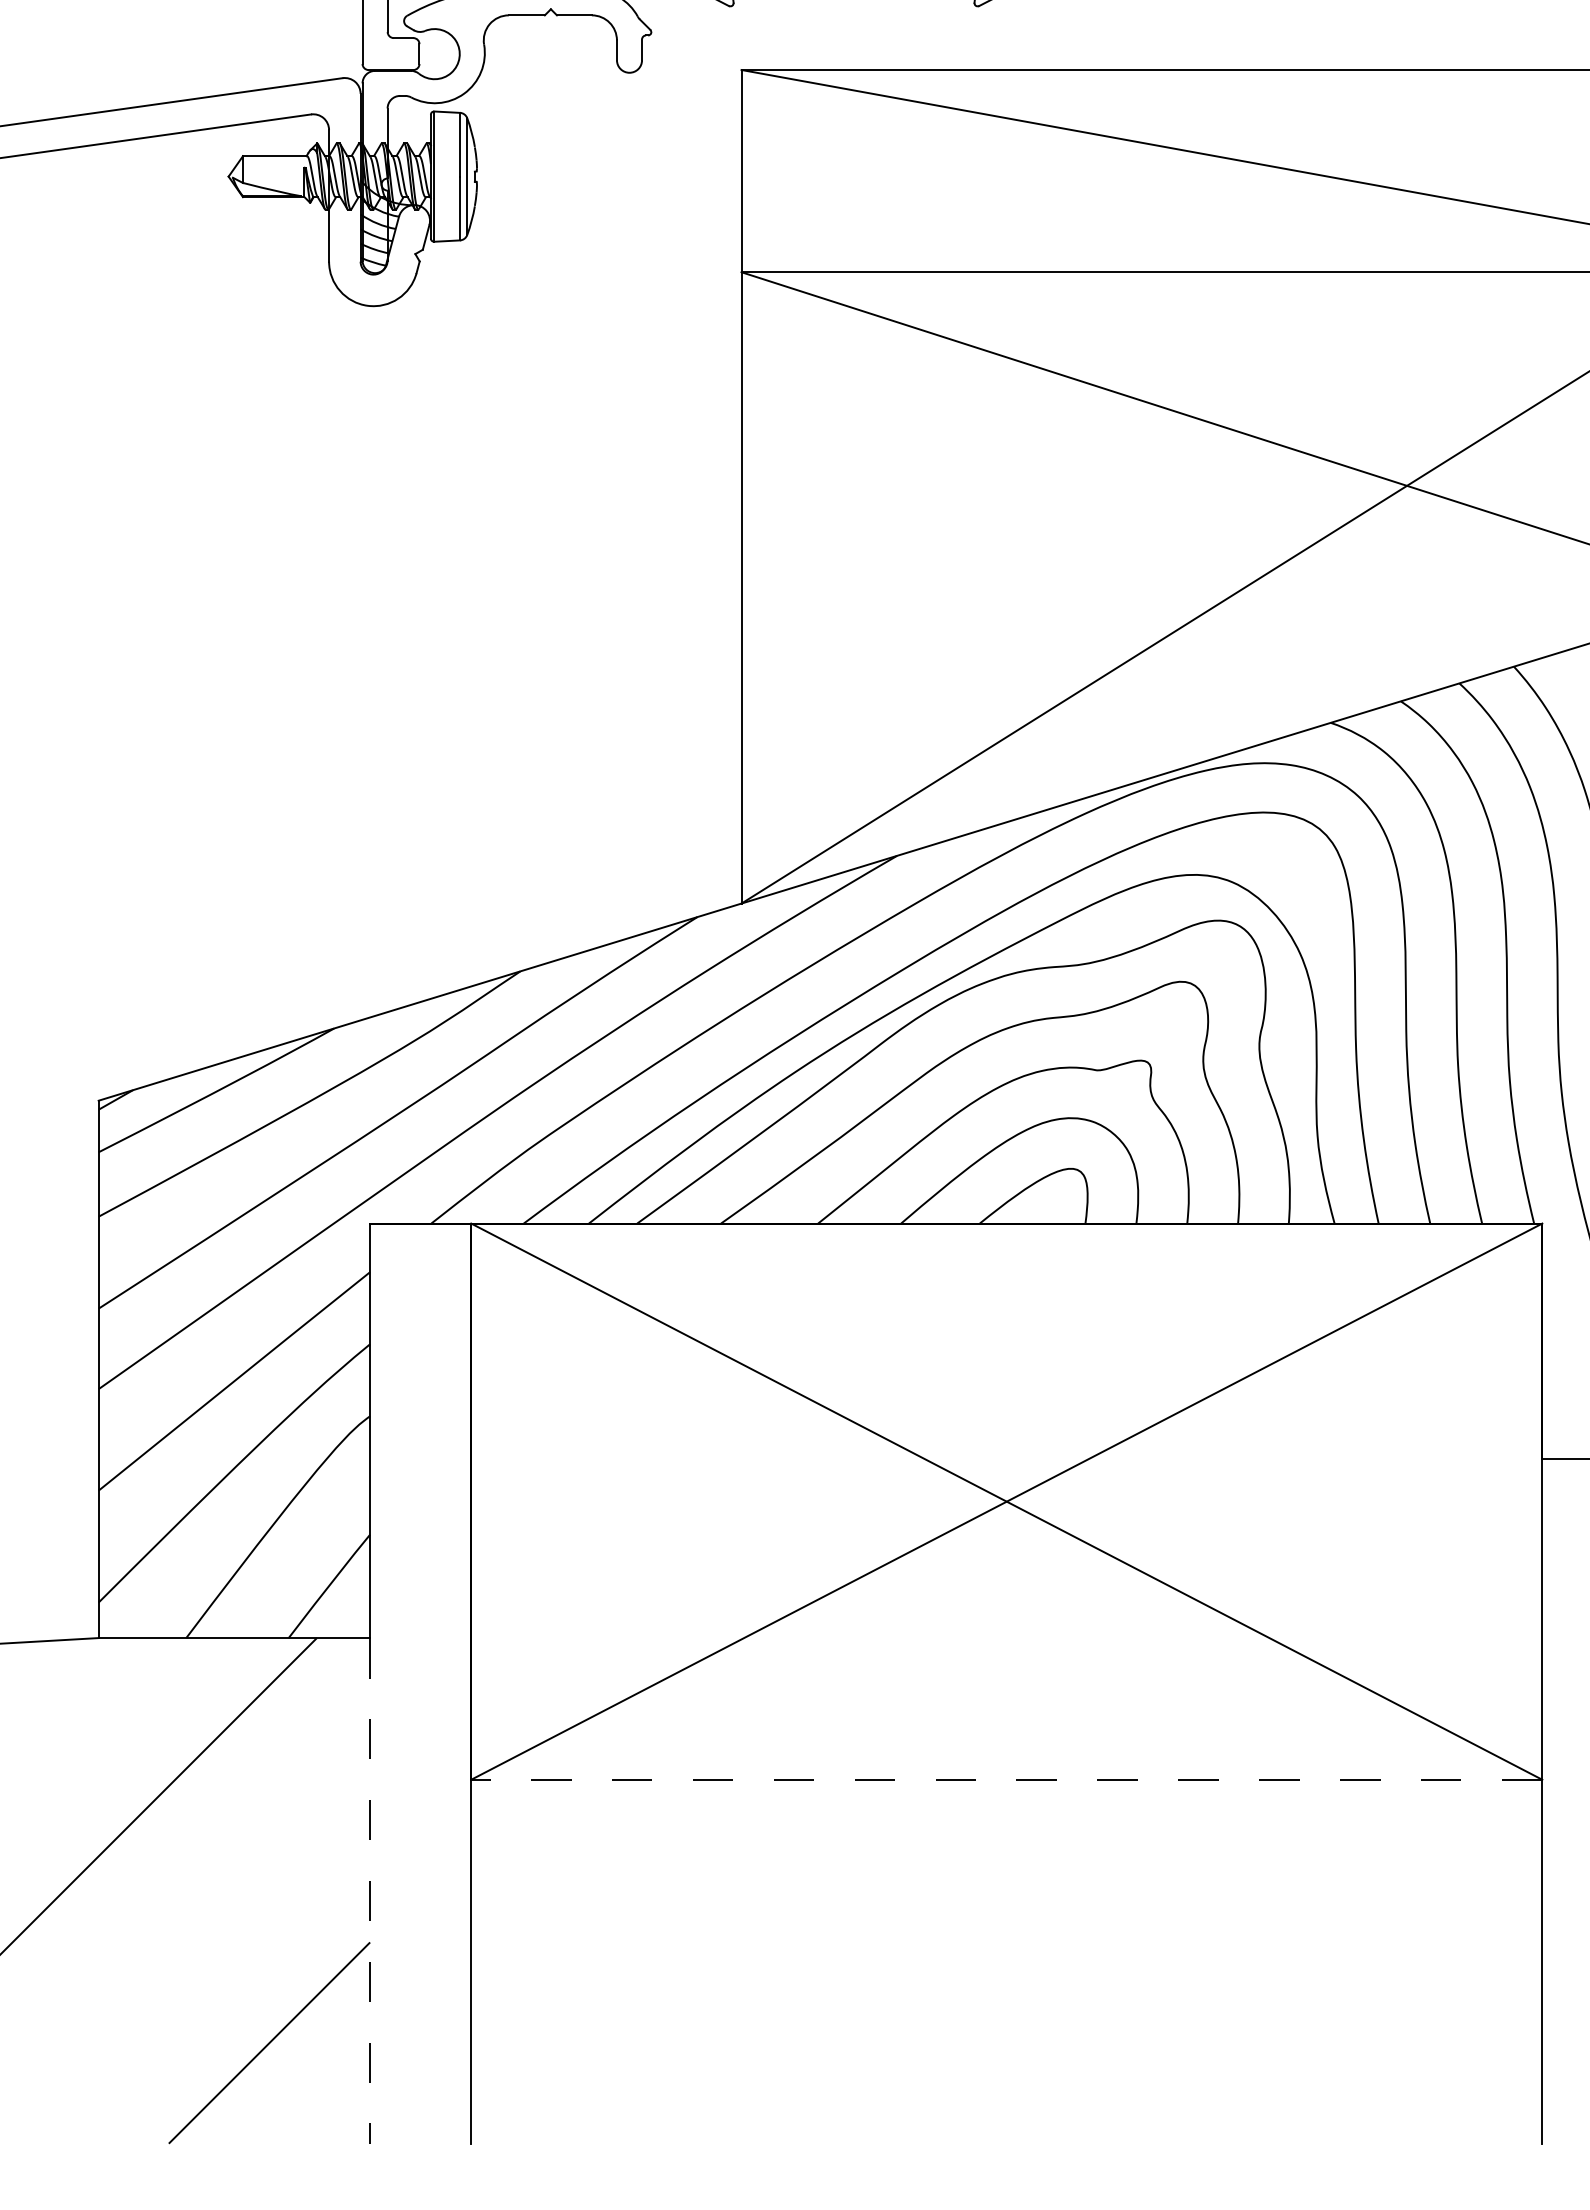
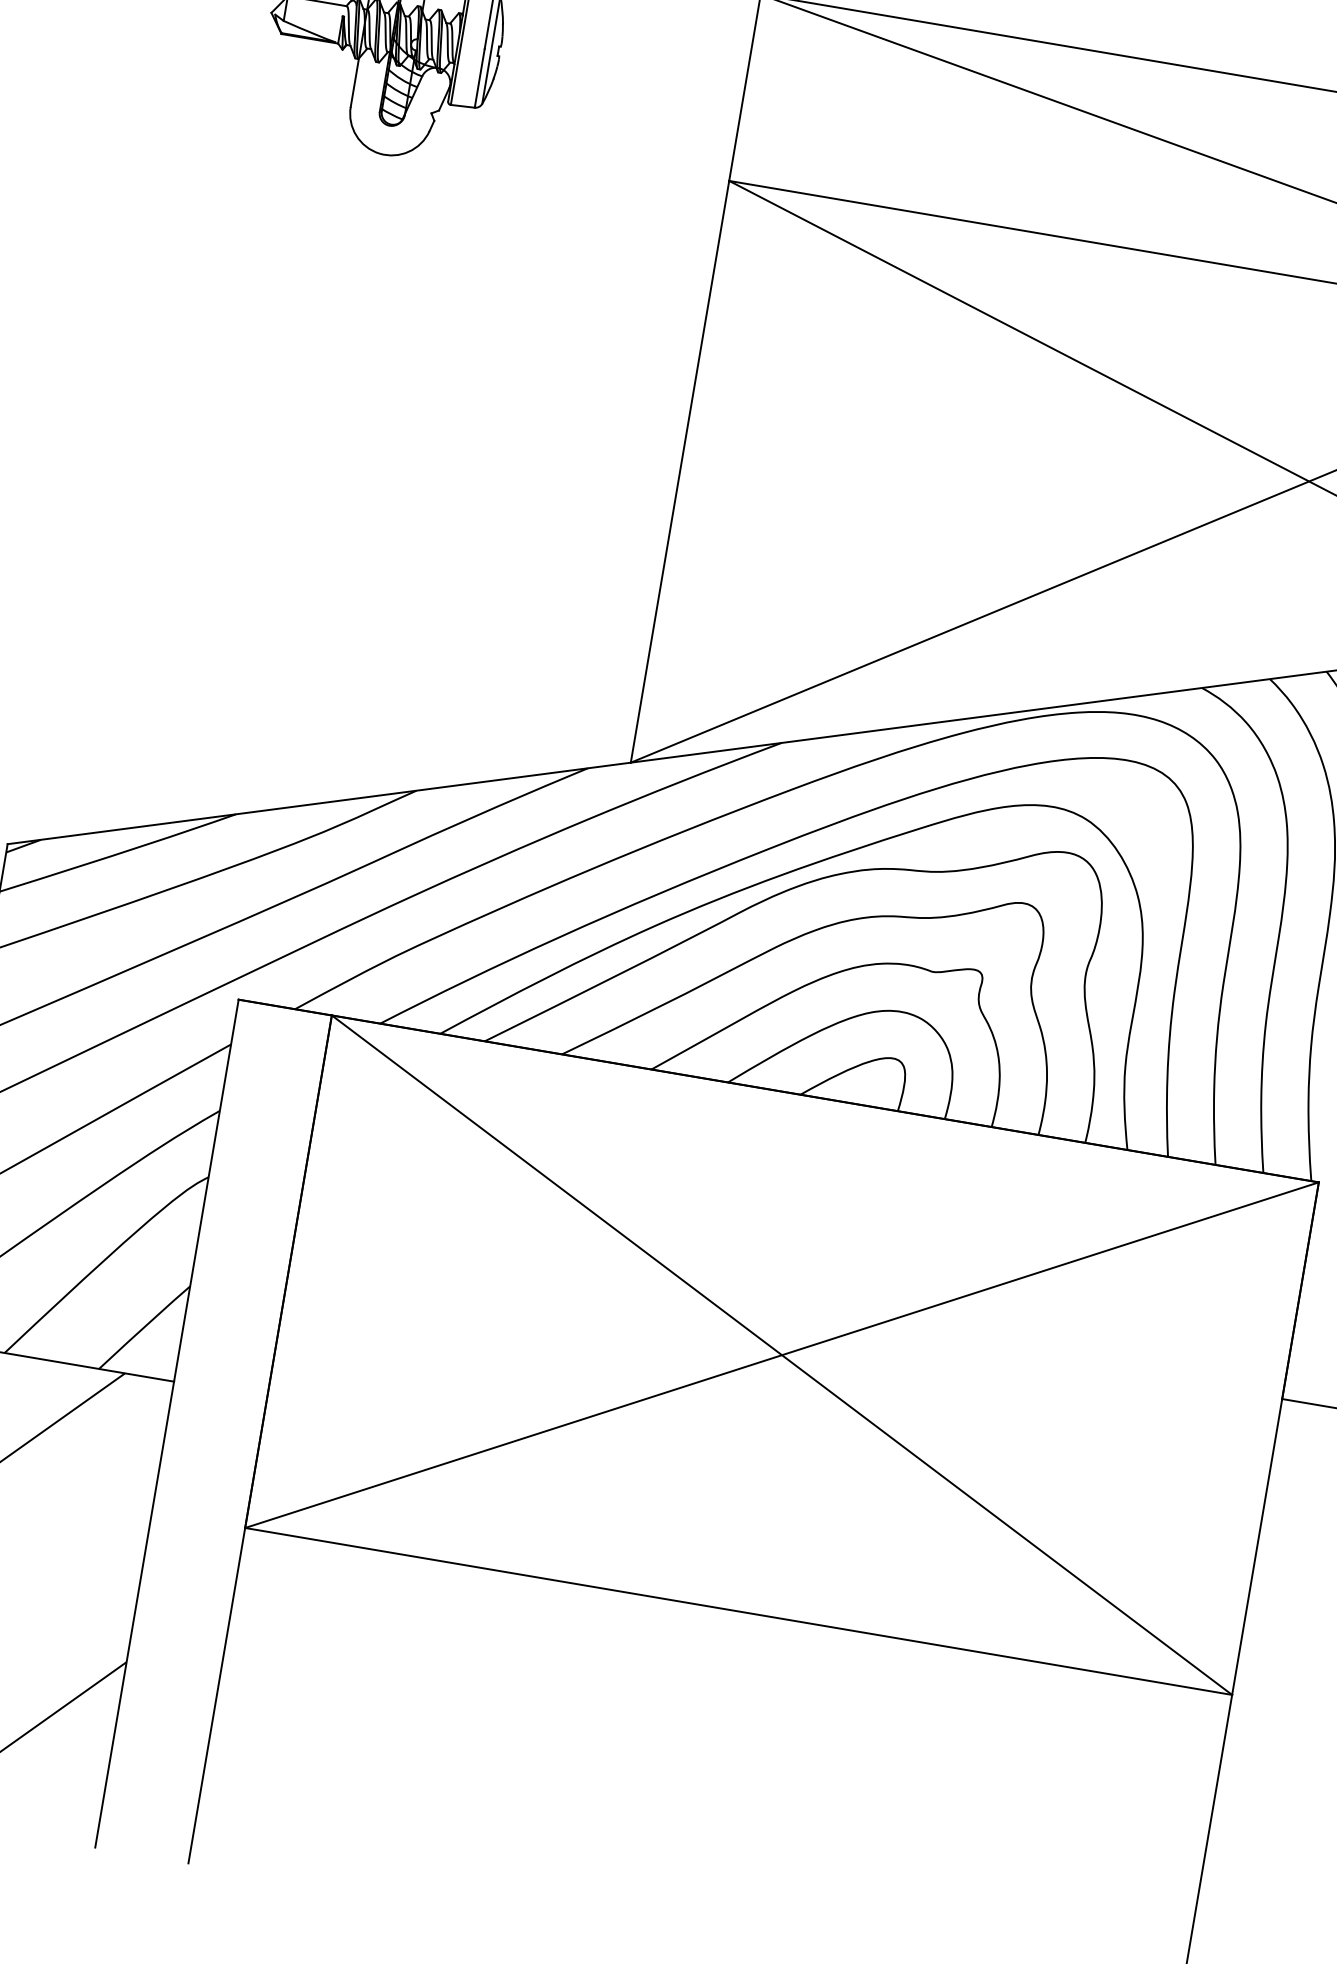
line: (1006, 1779) -> (738, 1611), dashed -> solid
line: (370, 1890) -> (135, 1614), dashed -> solid

